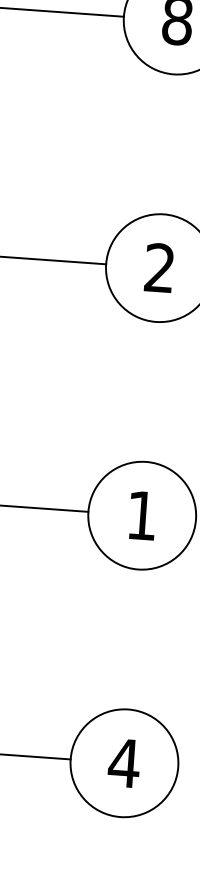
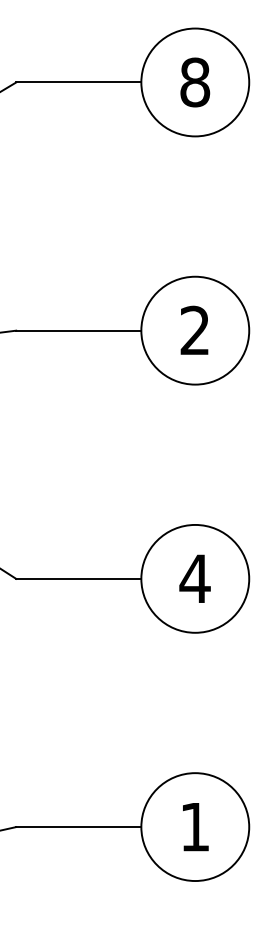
text: (141, 515) -> (194, 578), 1 -> 4
text: (123, 763) -> (194, 827), 4 -> 1

